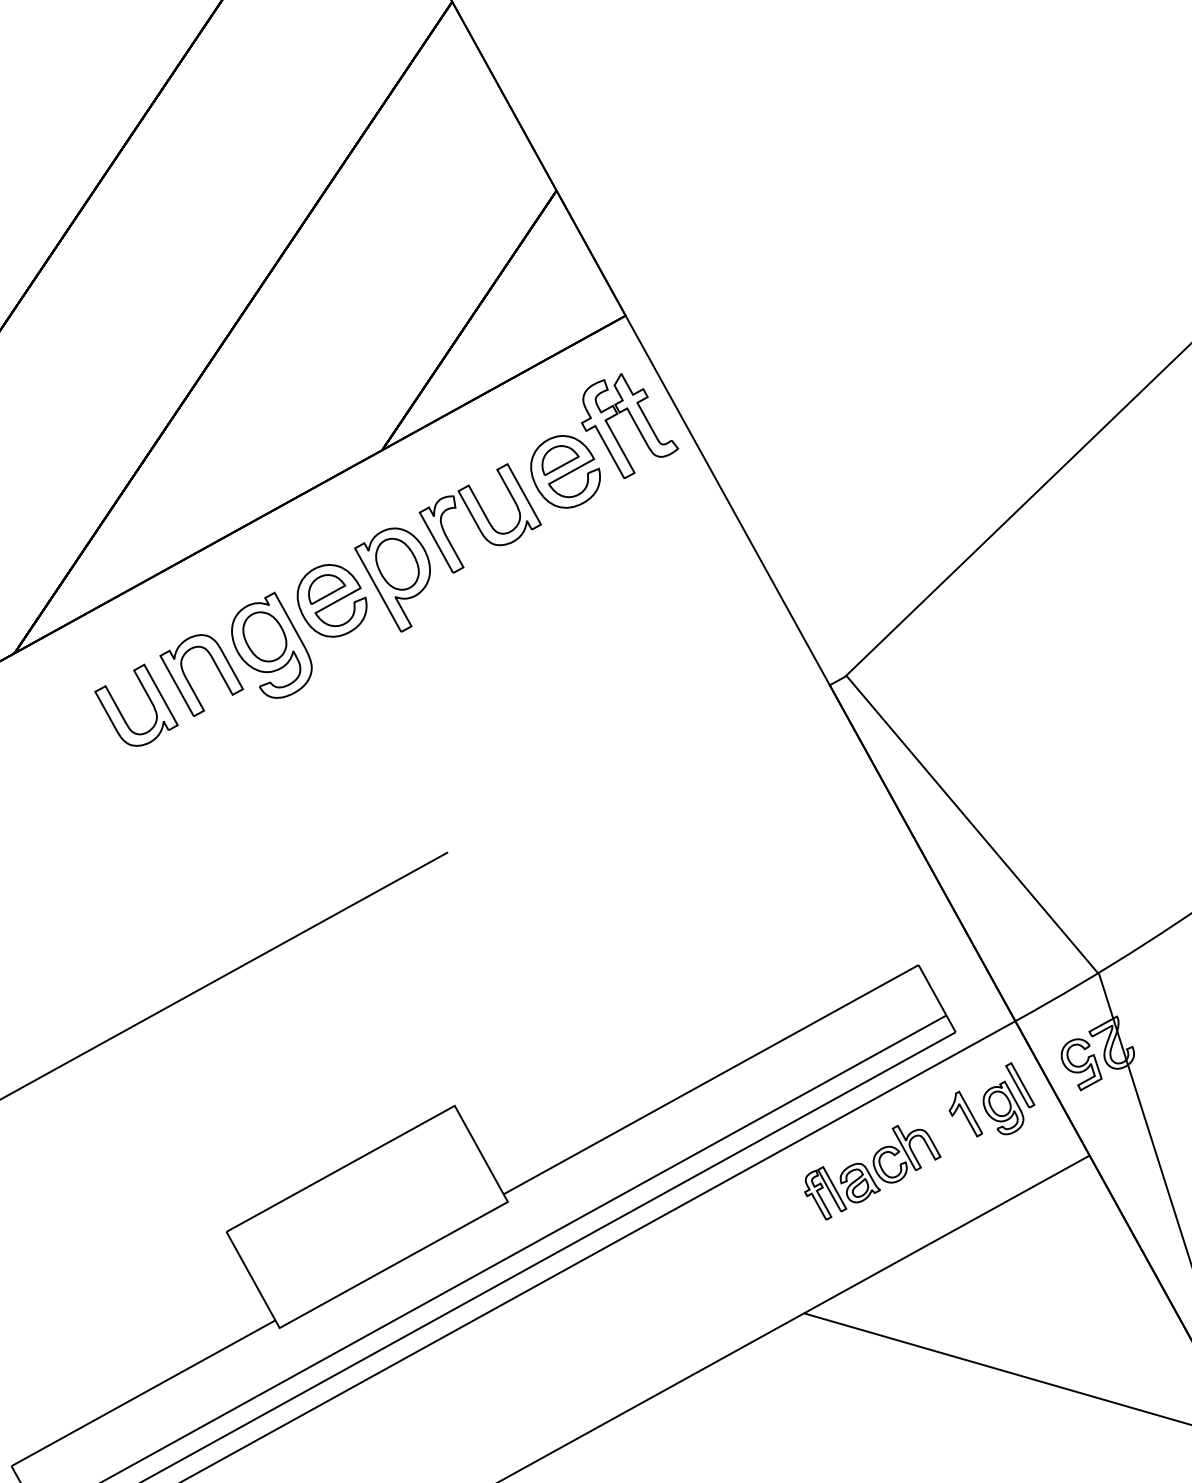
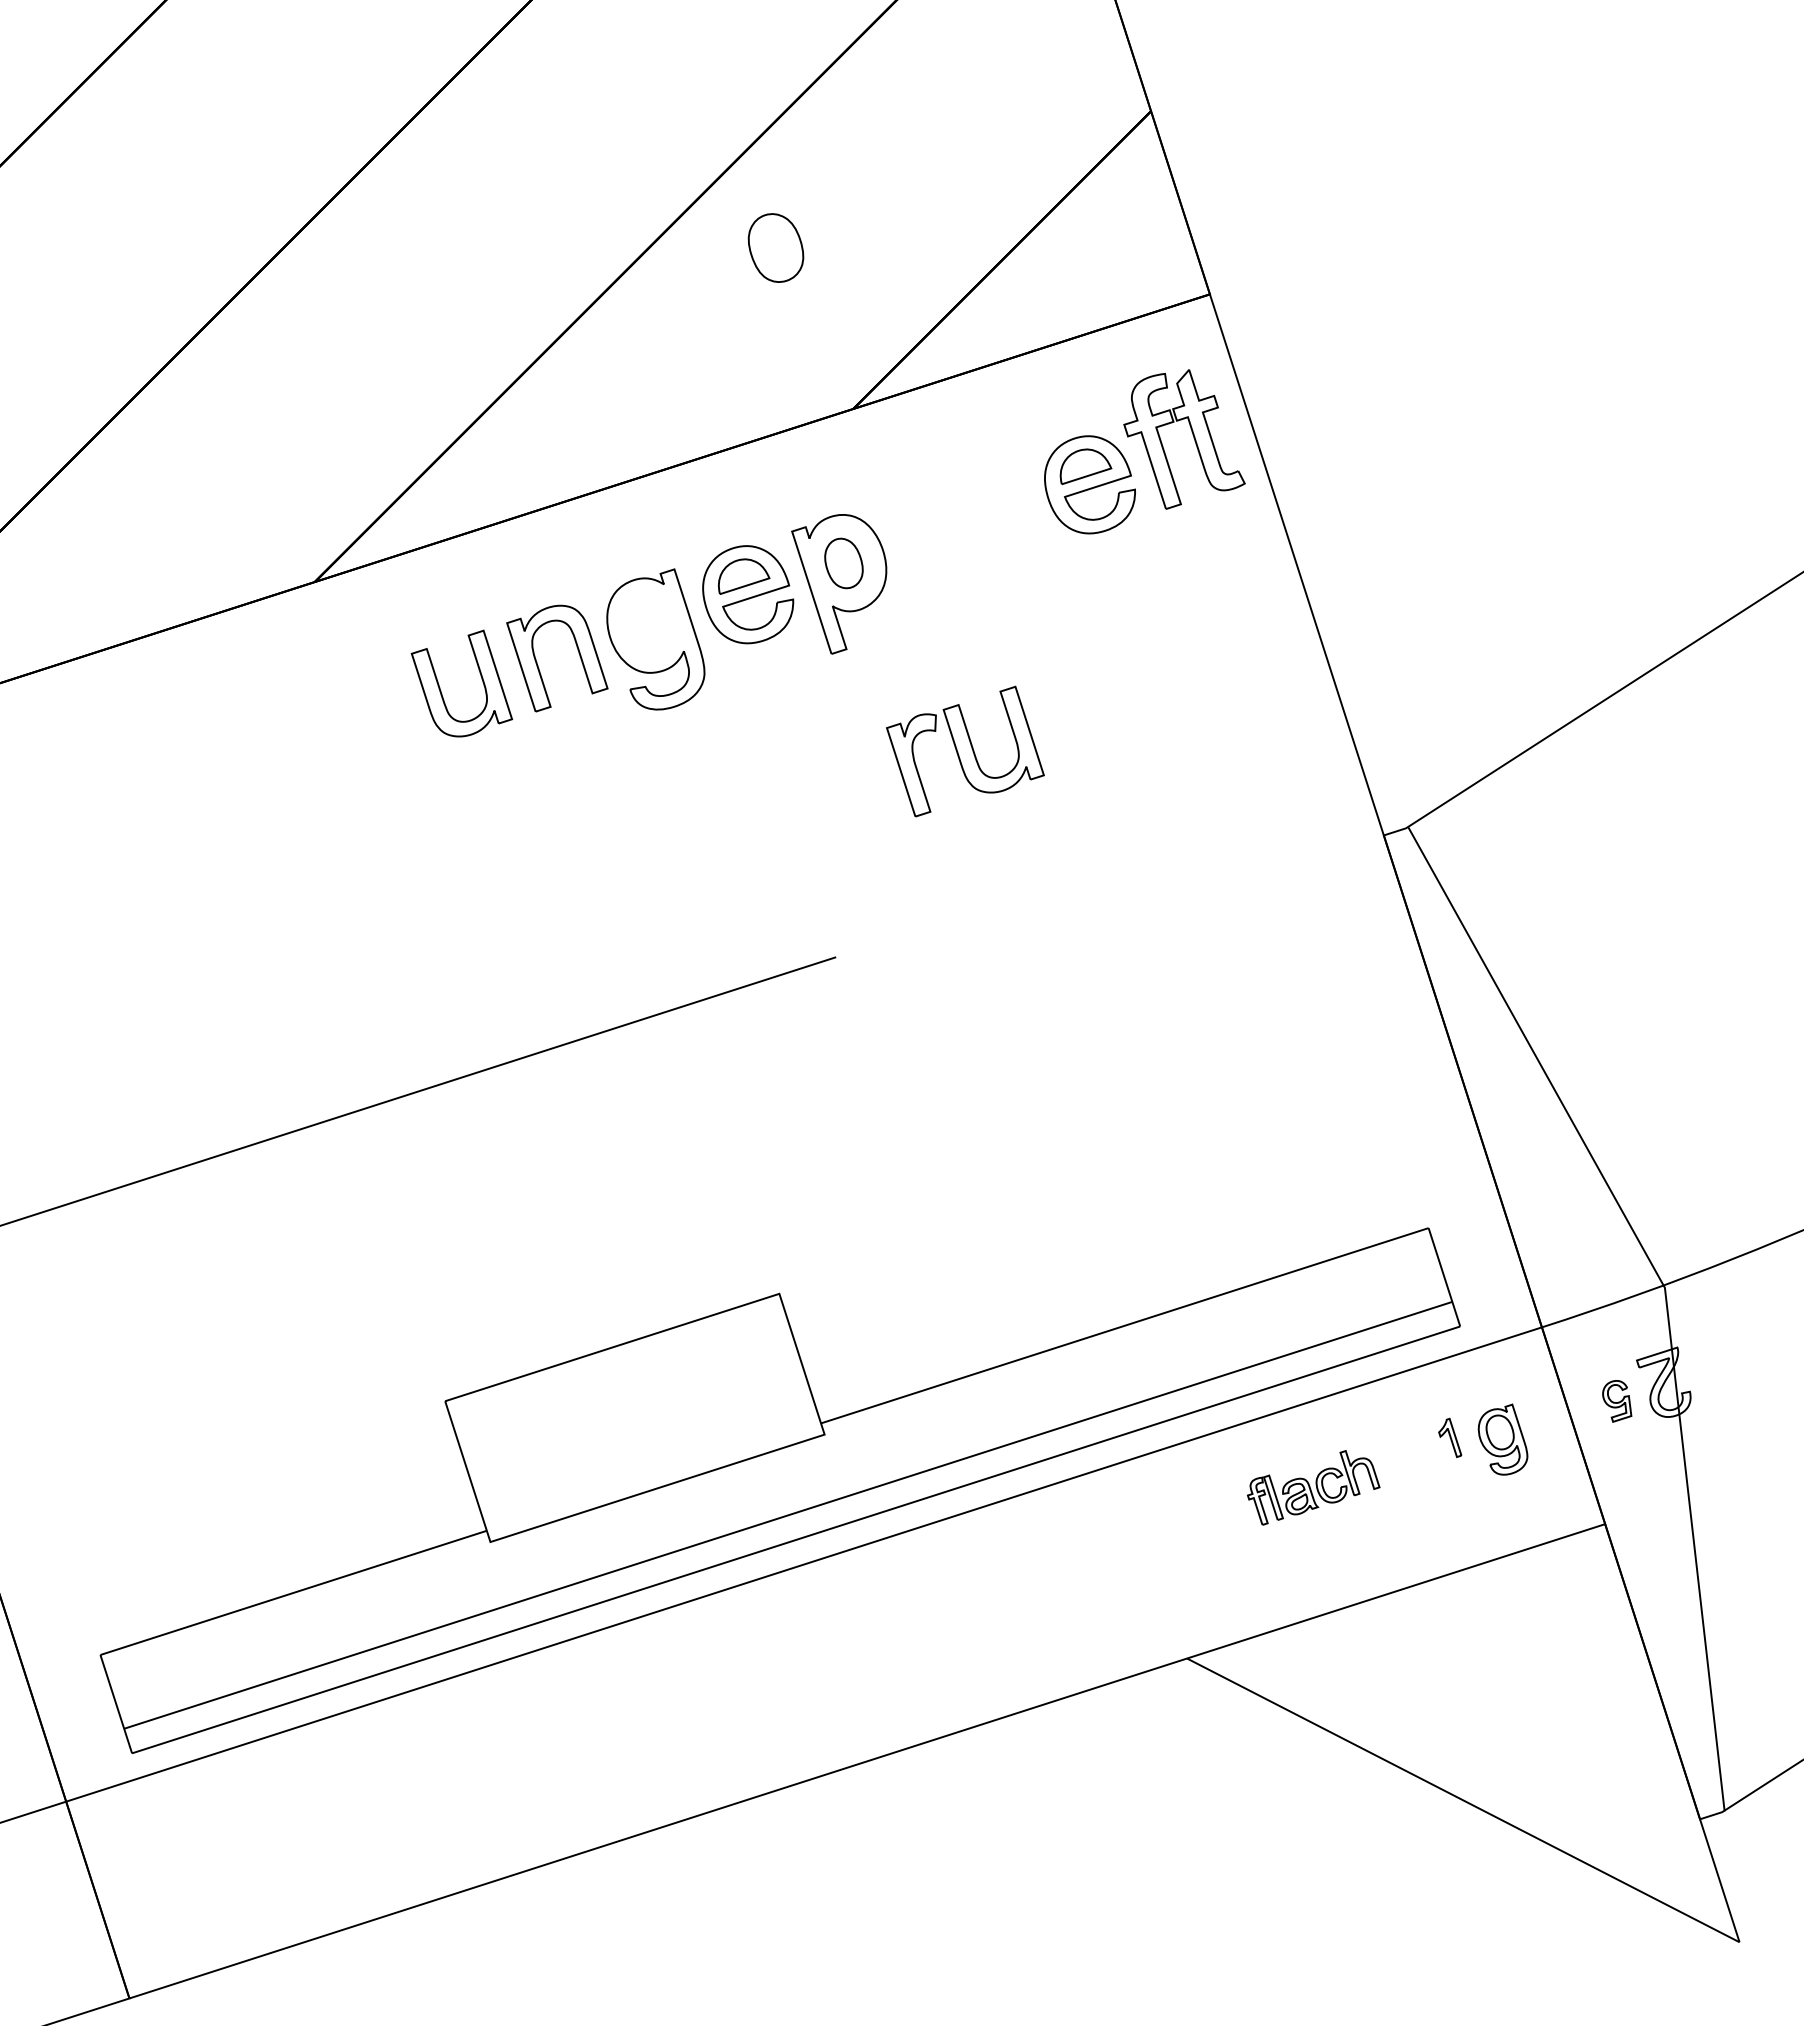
part: (480, 518) -> (965, 751), moved
part: (397, 564) -> (843, 563), size x0.7
part: (264, 636) -> (775, 247), moved
part: (1080, 1064) -> (1616, 1401), size x0.6
part: (1019, 1084) -> (1531, 1412), removed
part: (963, 1114) -> (1449, 1437), size x0.6
part: (871, 1170) -> (1313, 1487), size x0.7

